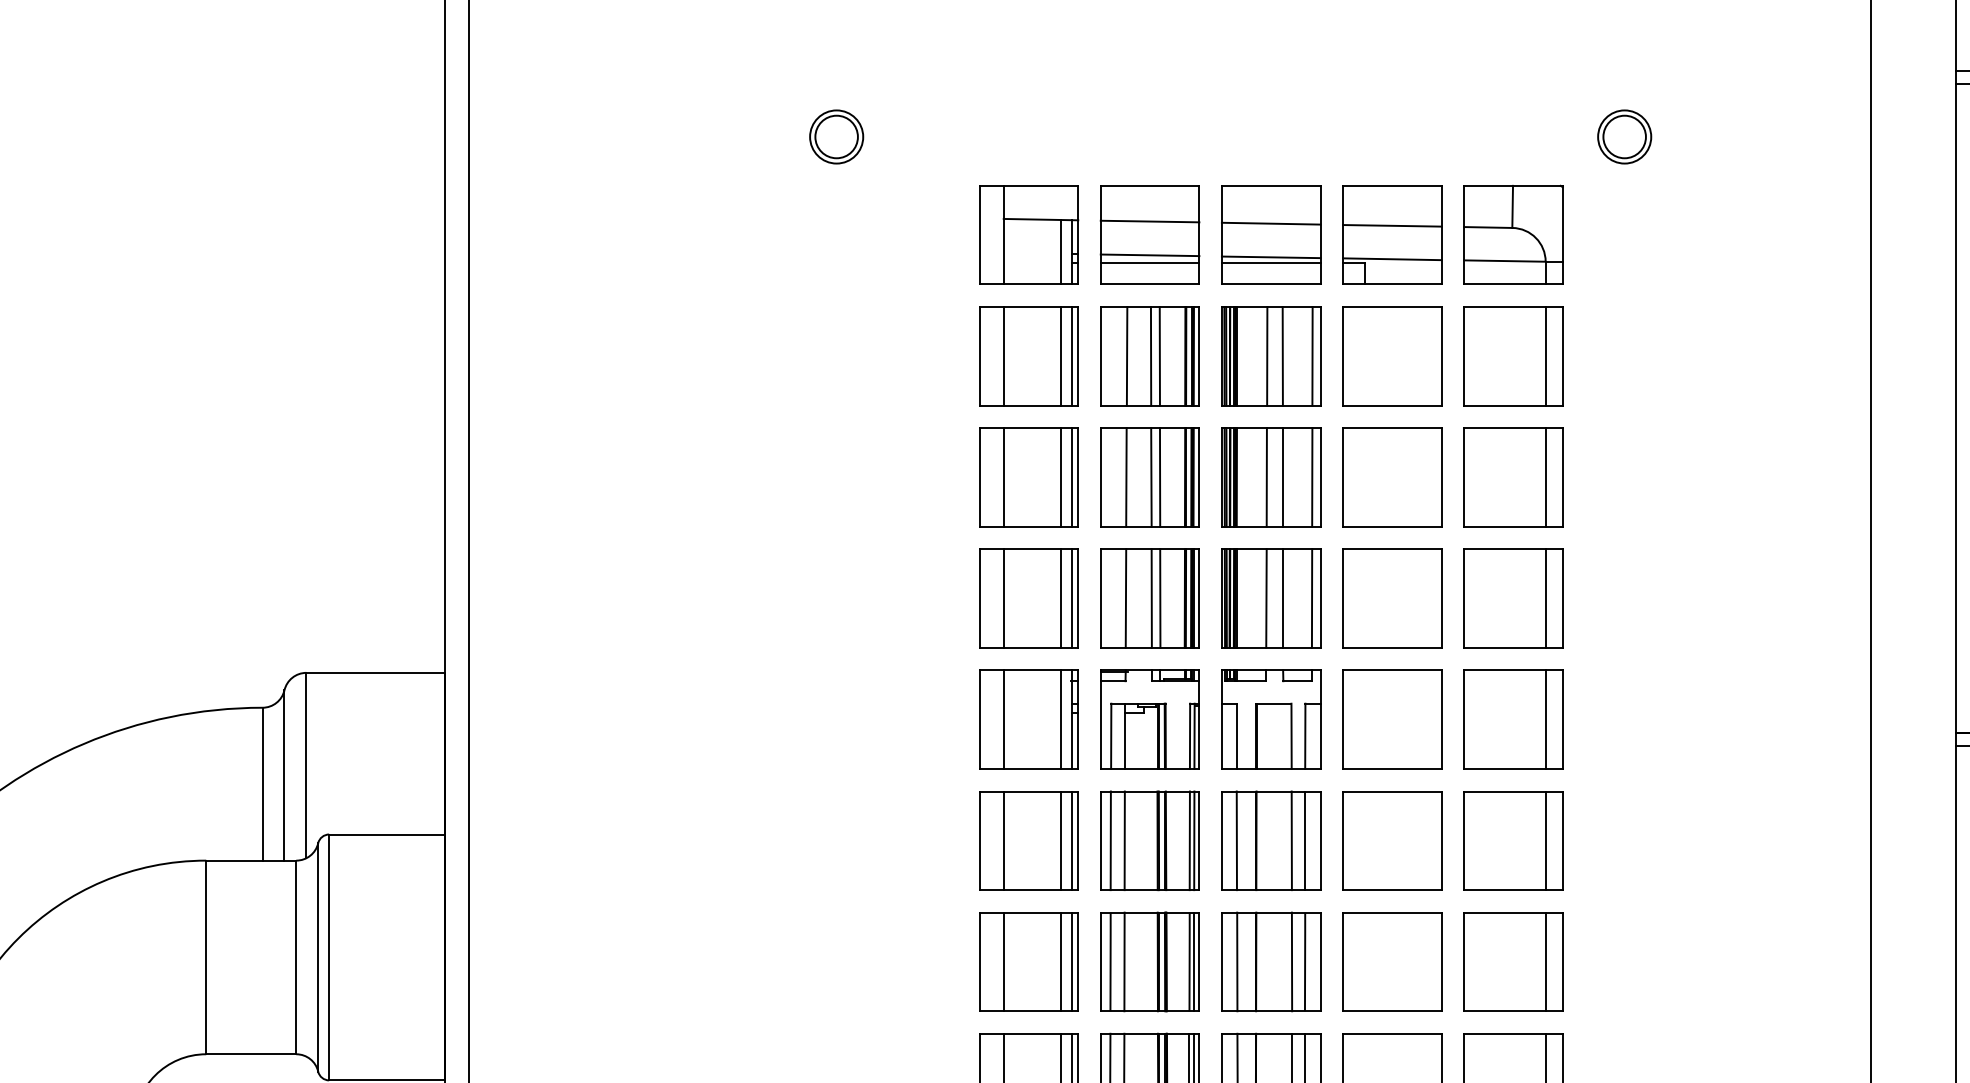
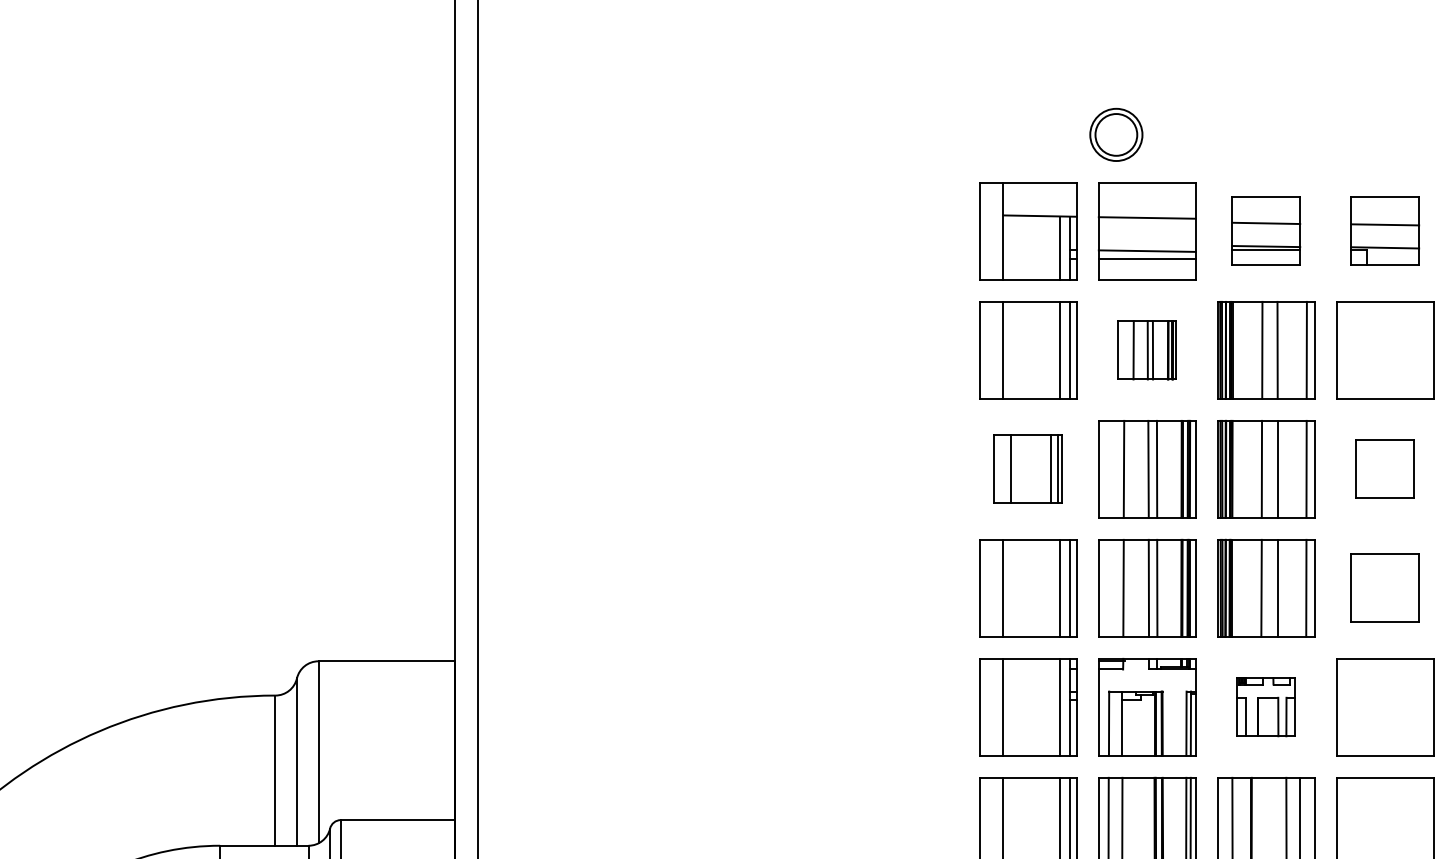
part: (836, 136) -> (1116, 134), moved
part: (1271, 234) -> (1266, 230), size x0.7
part: (1392, 234) -> (1385, 230), size x0.7
part: (1149, 356) -> (1146, 350), size x0.6
part: (1028, 477) -> (1027, 469), size x0.7
part: (1392, 477) -> (1385, 469), size x0.6
part: (1392, 598) -> (1385, 588), size x0.7
part: (1271, 719) -> (1266, 707), size x0.6

